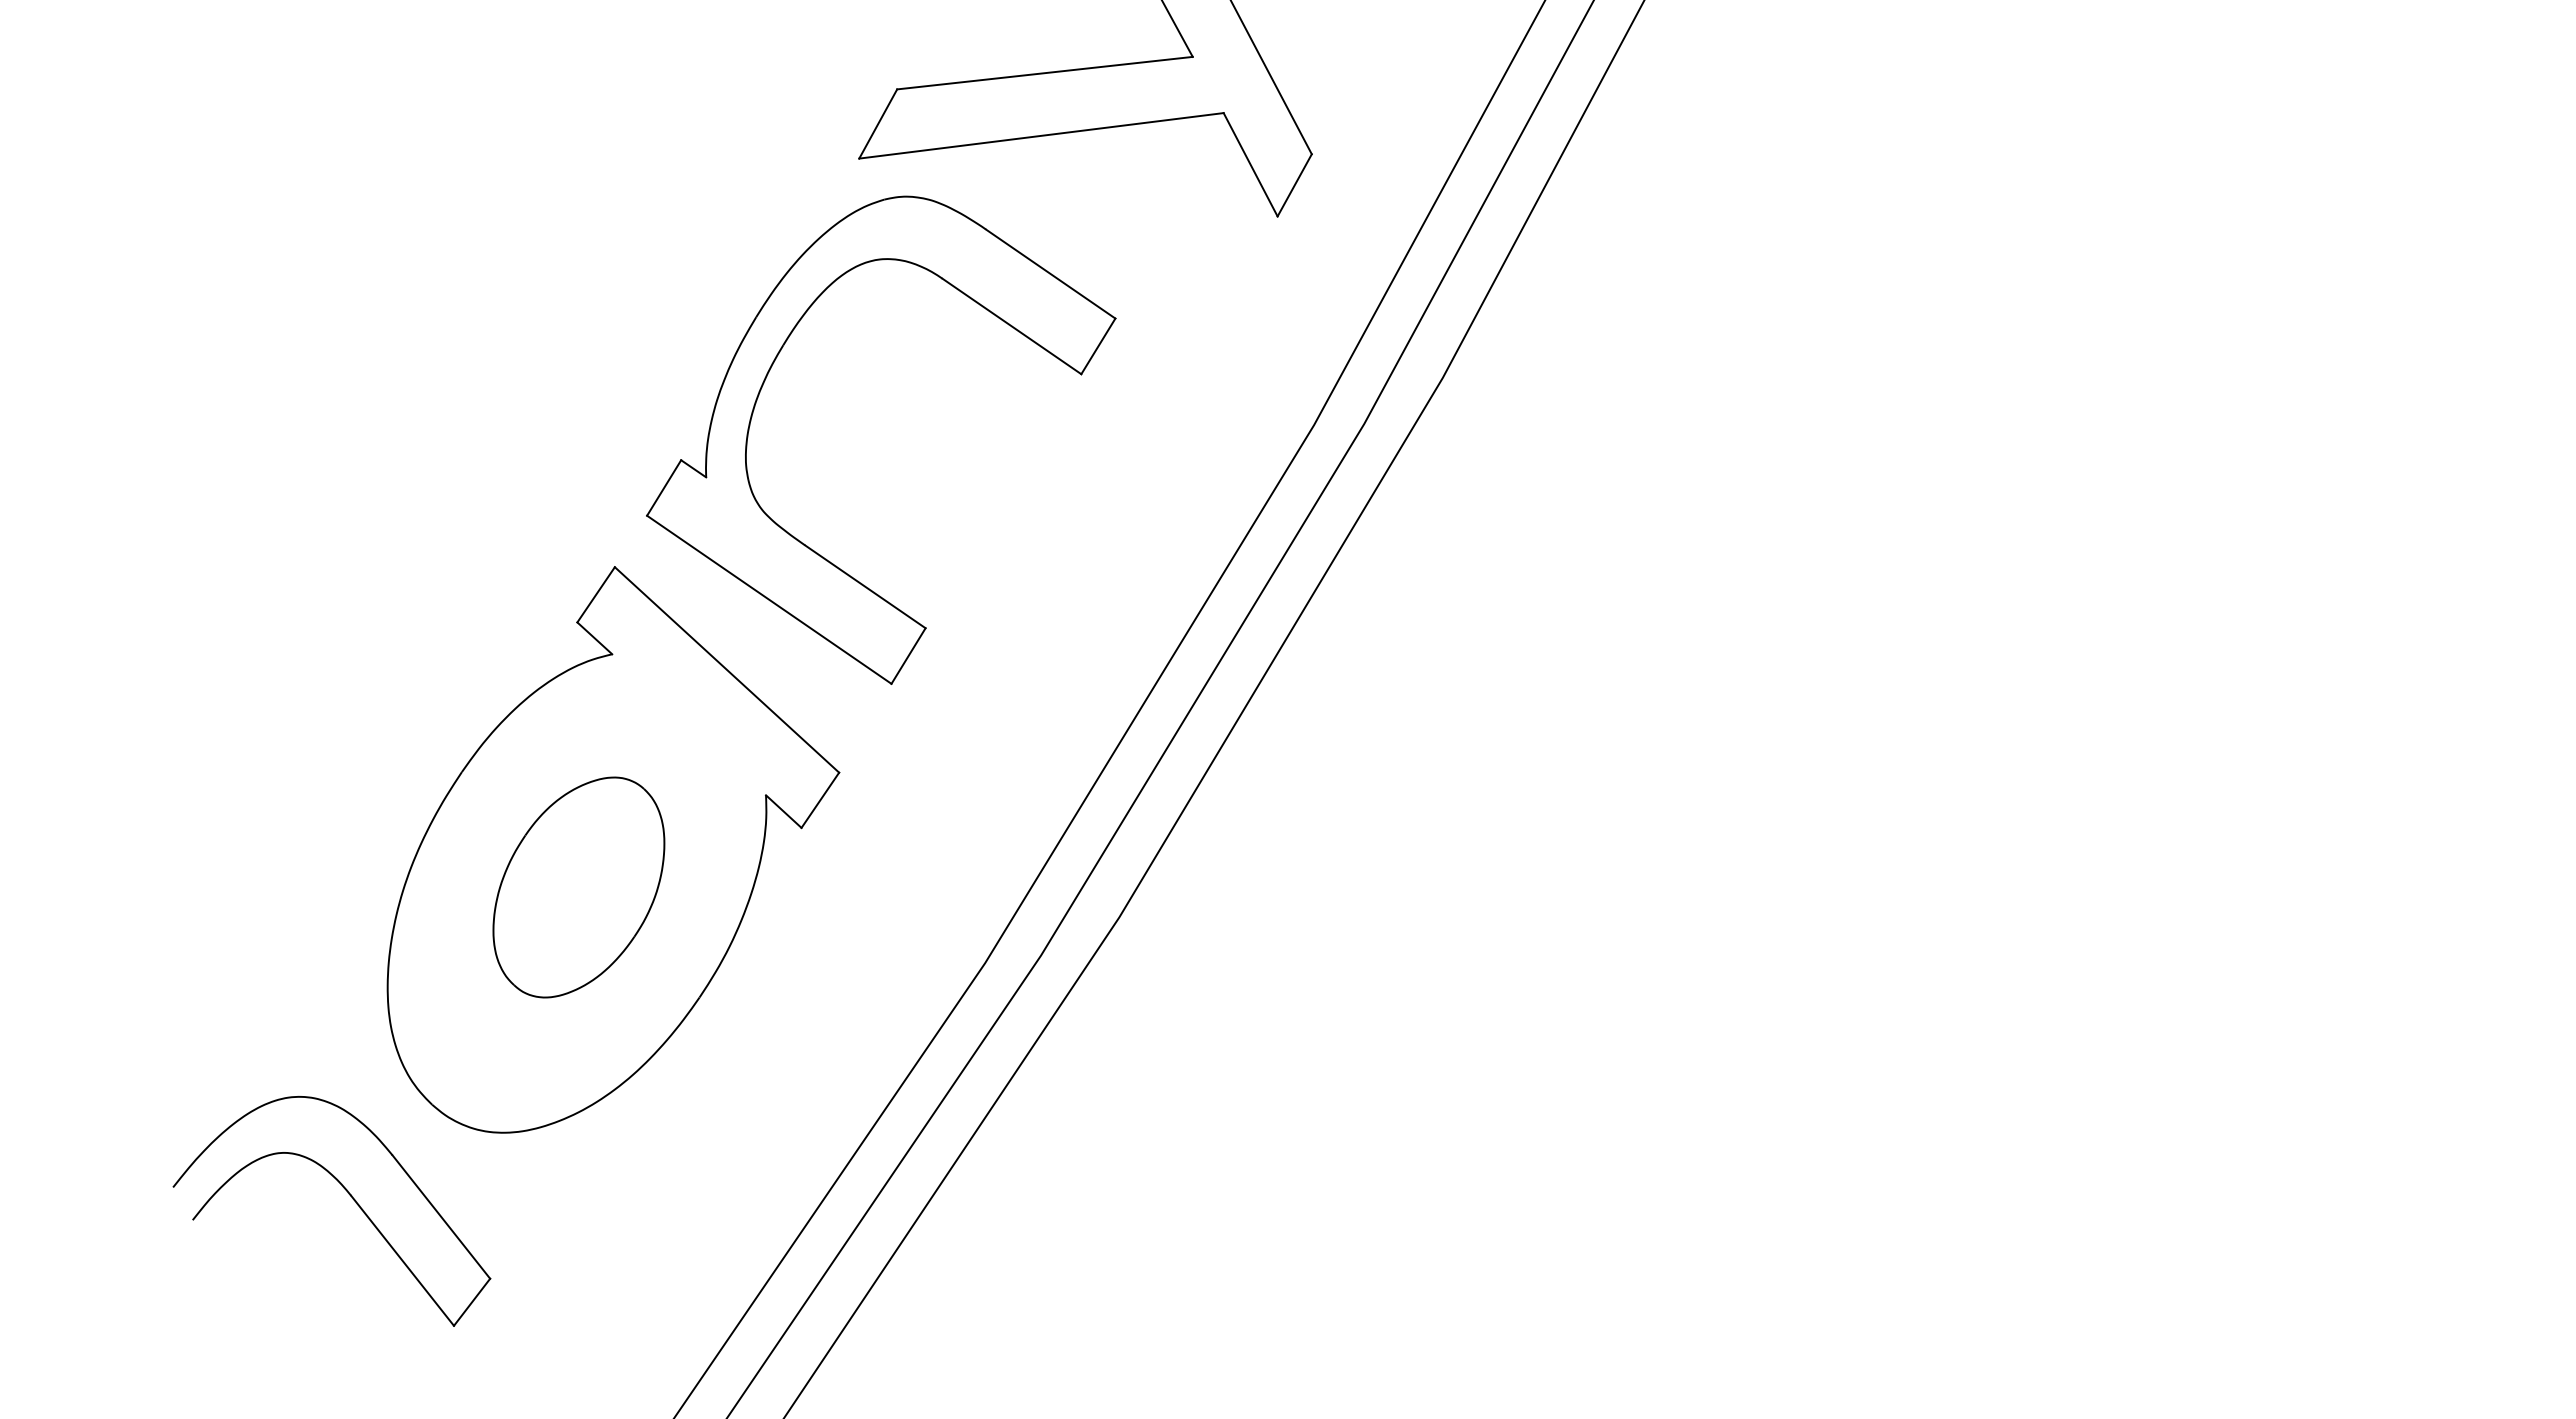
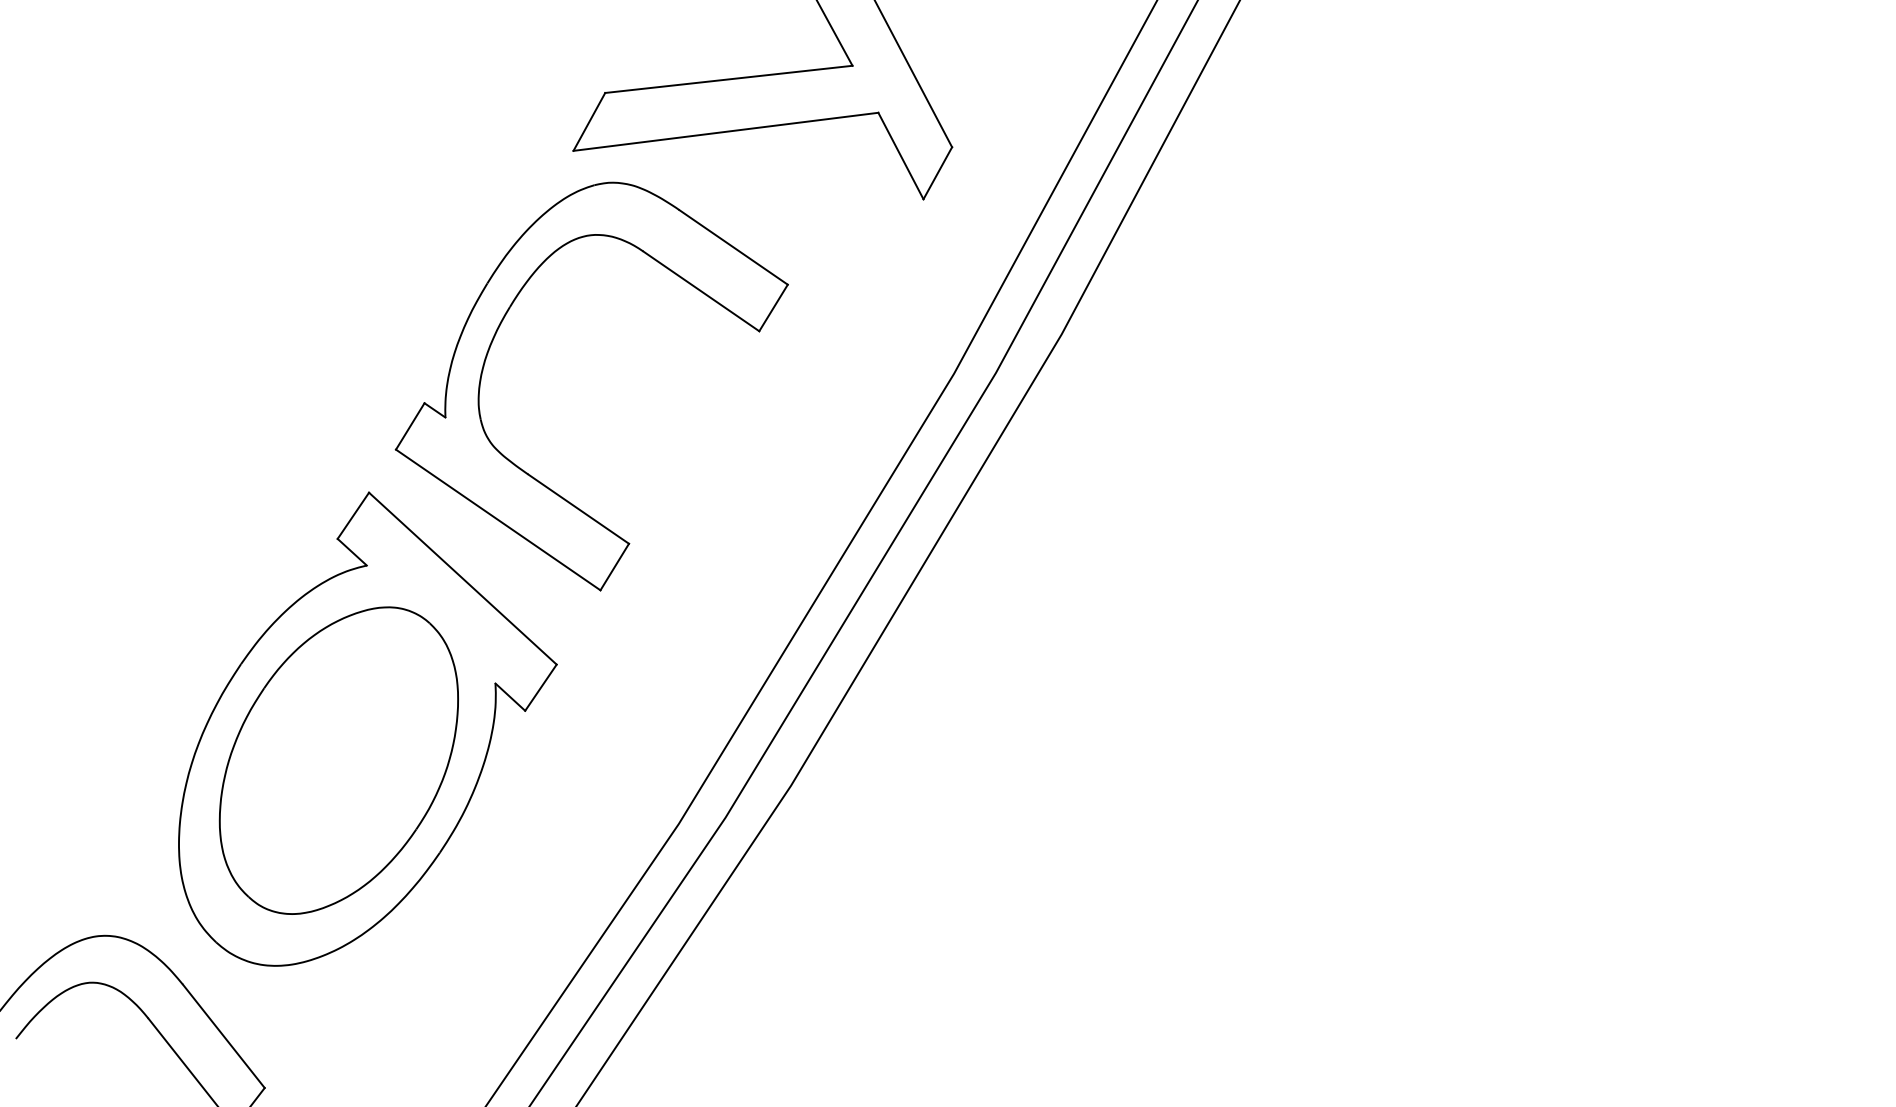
part: (578, 887) -> (338, 760), size x1.67

